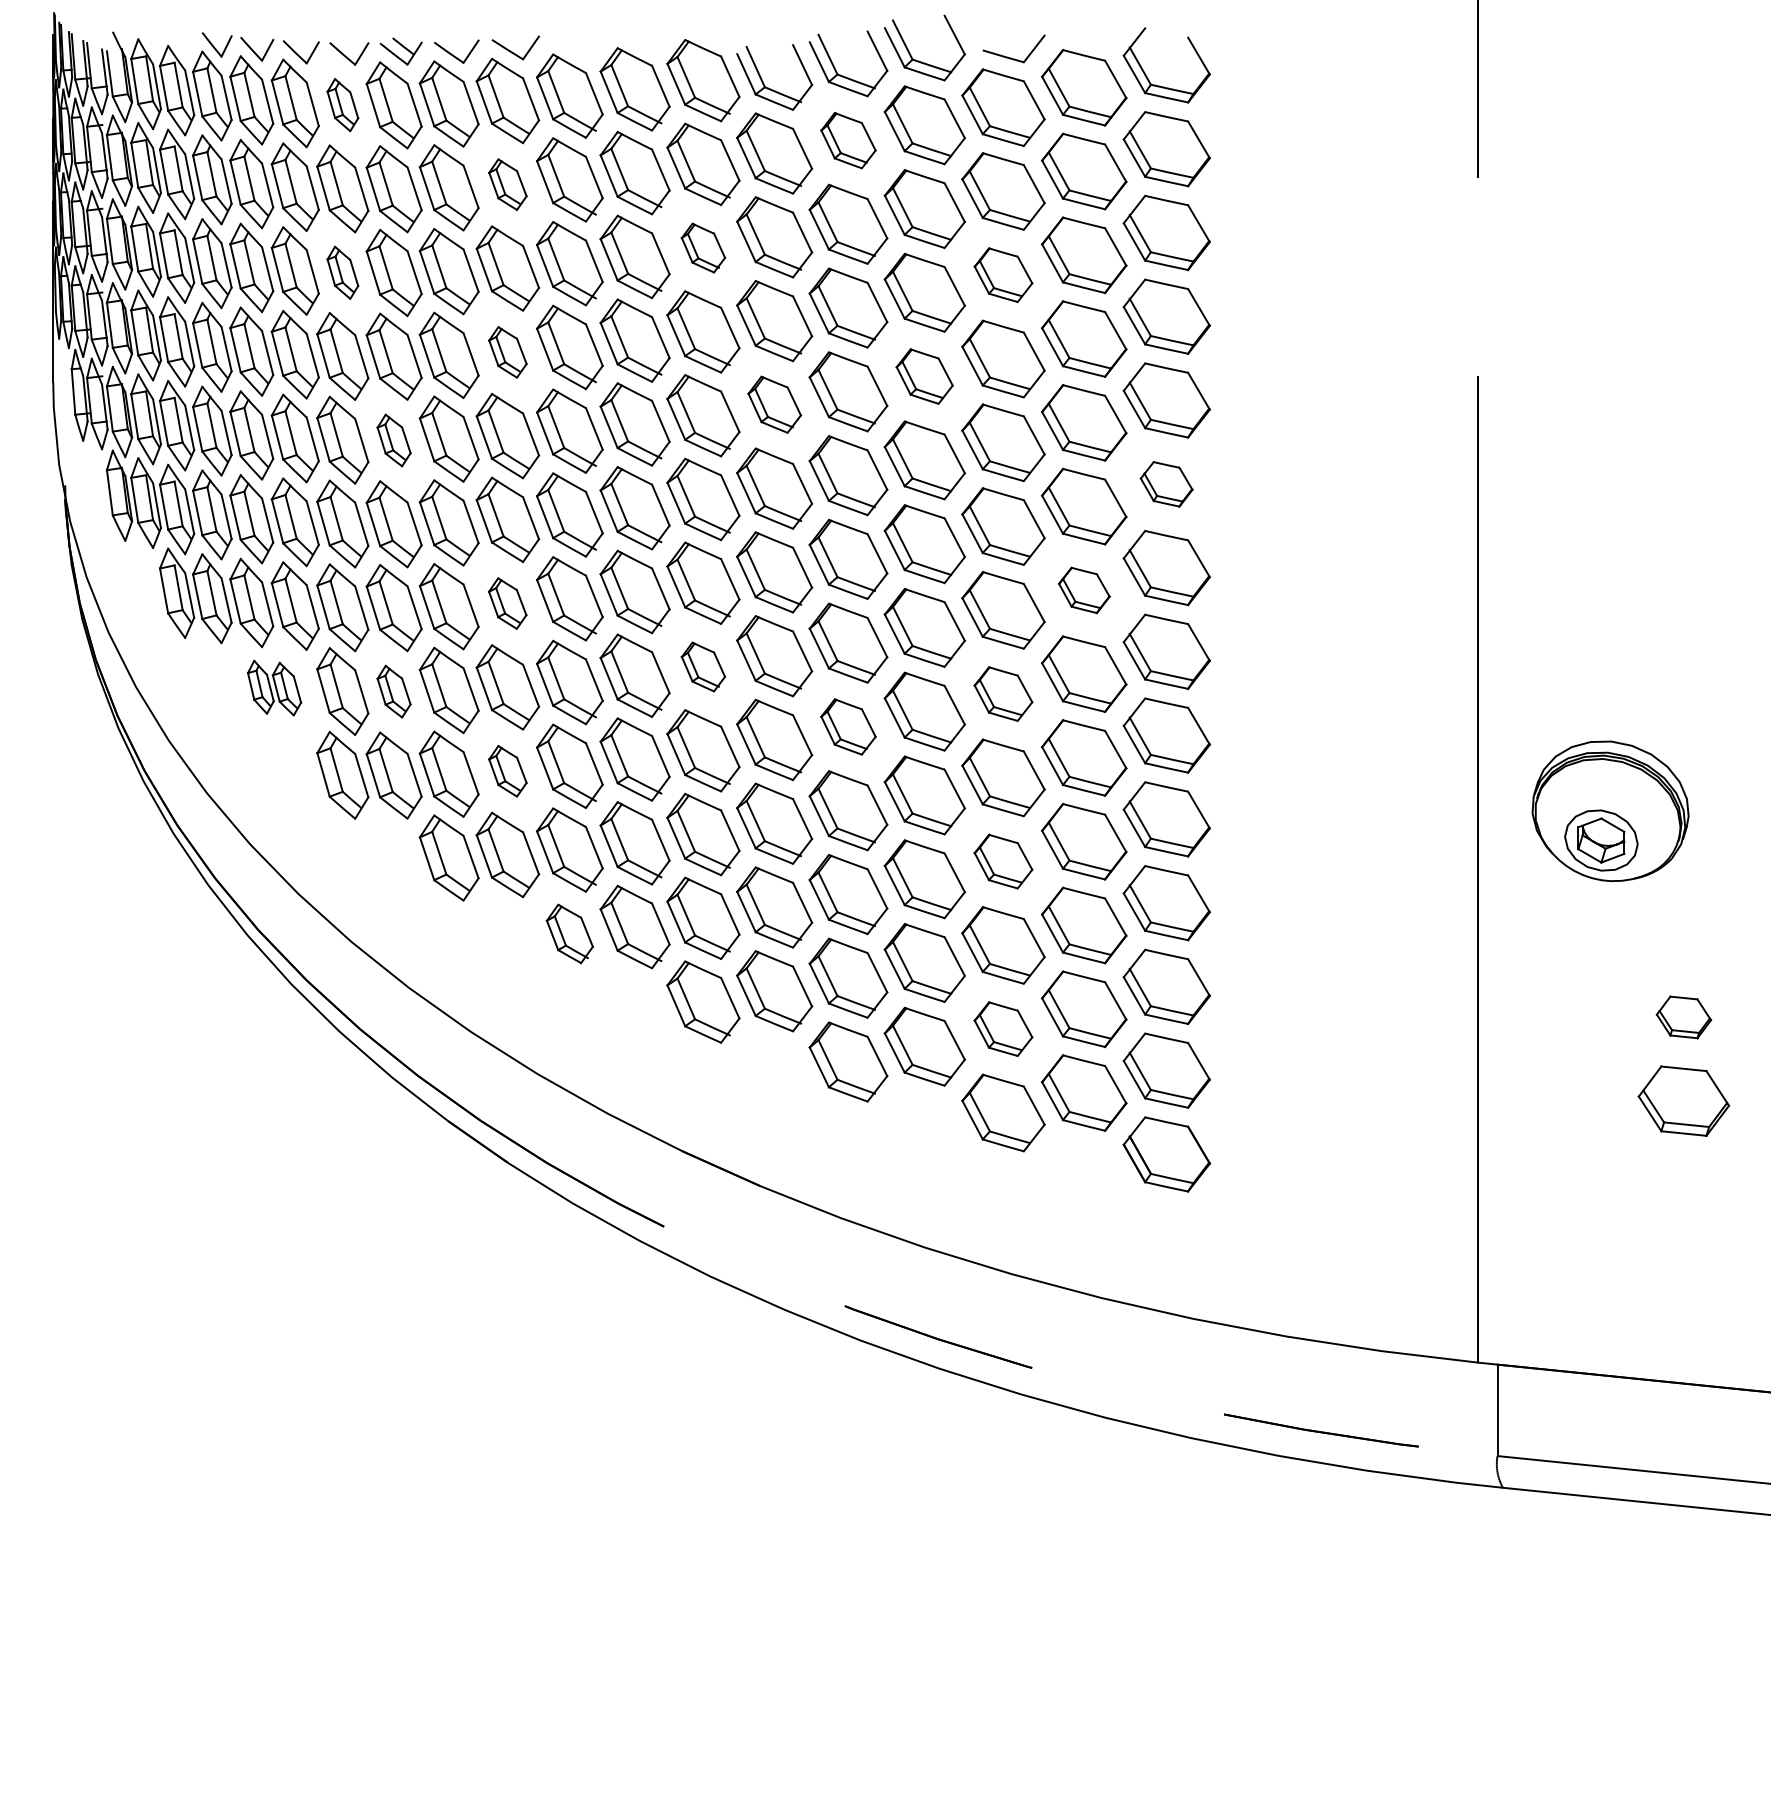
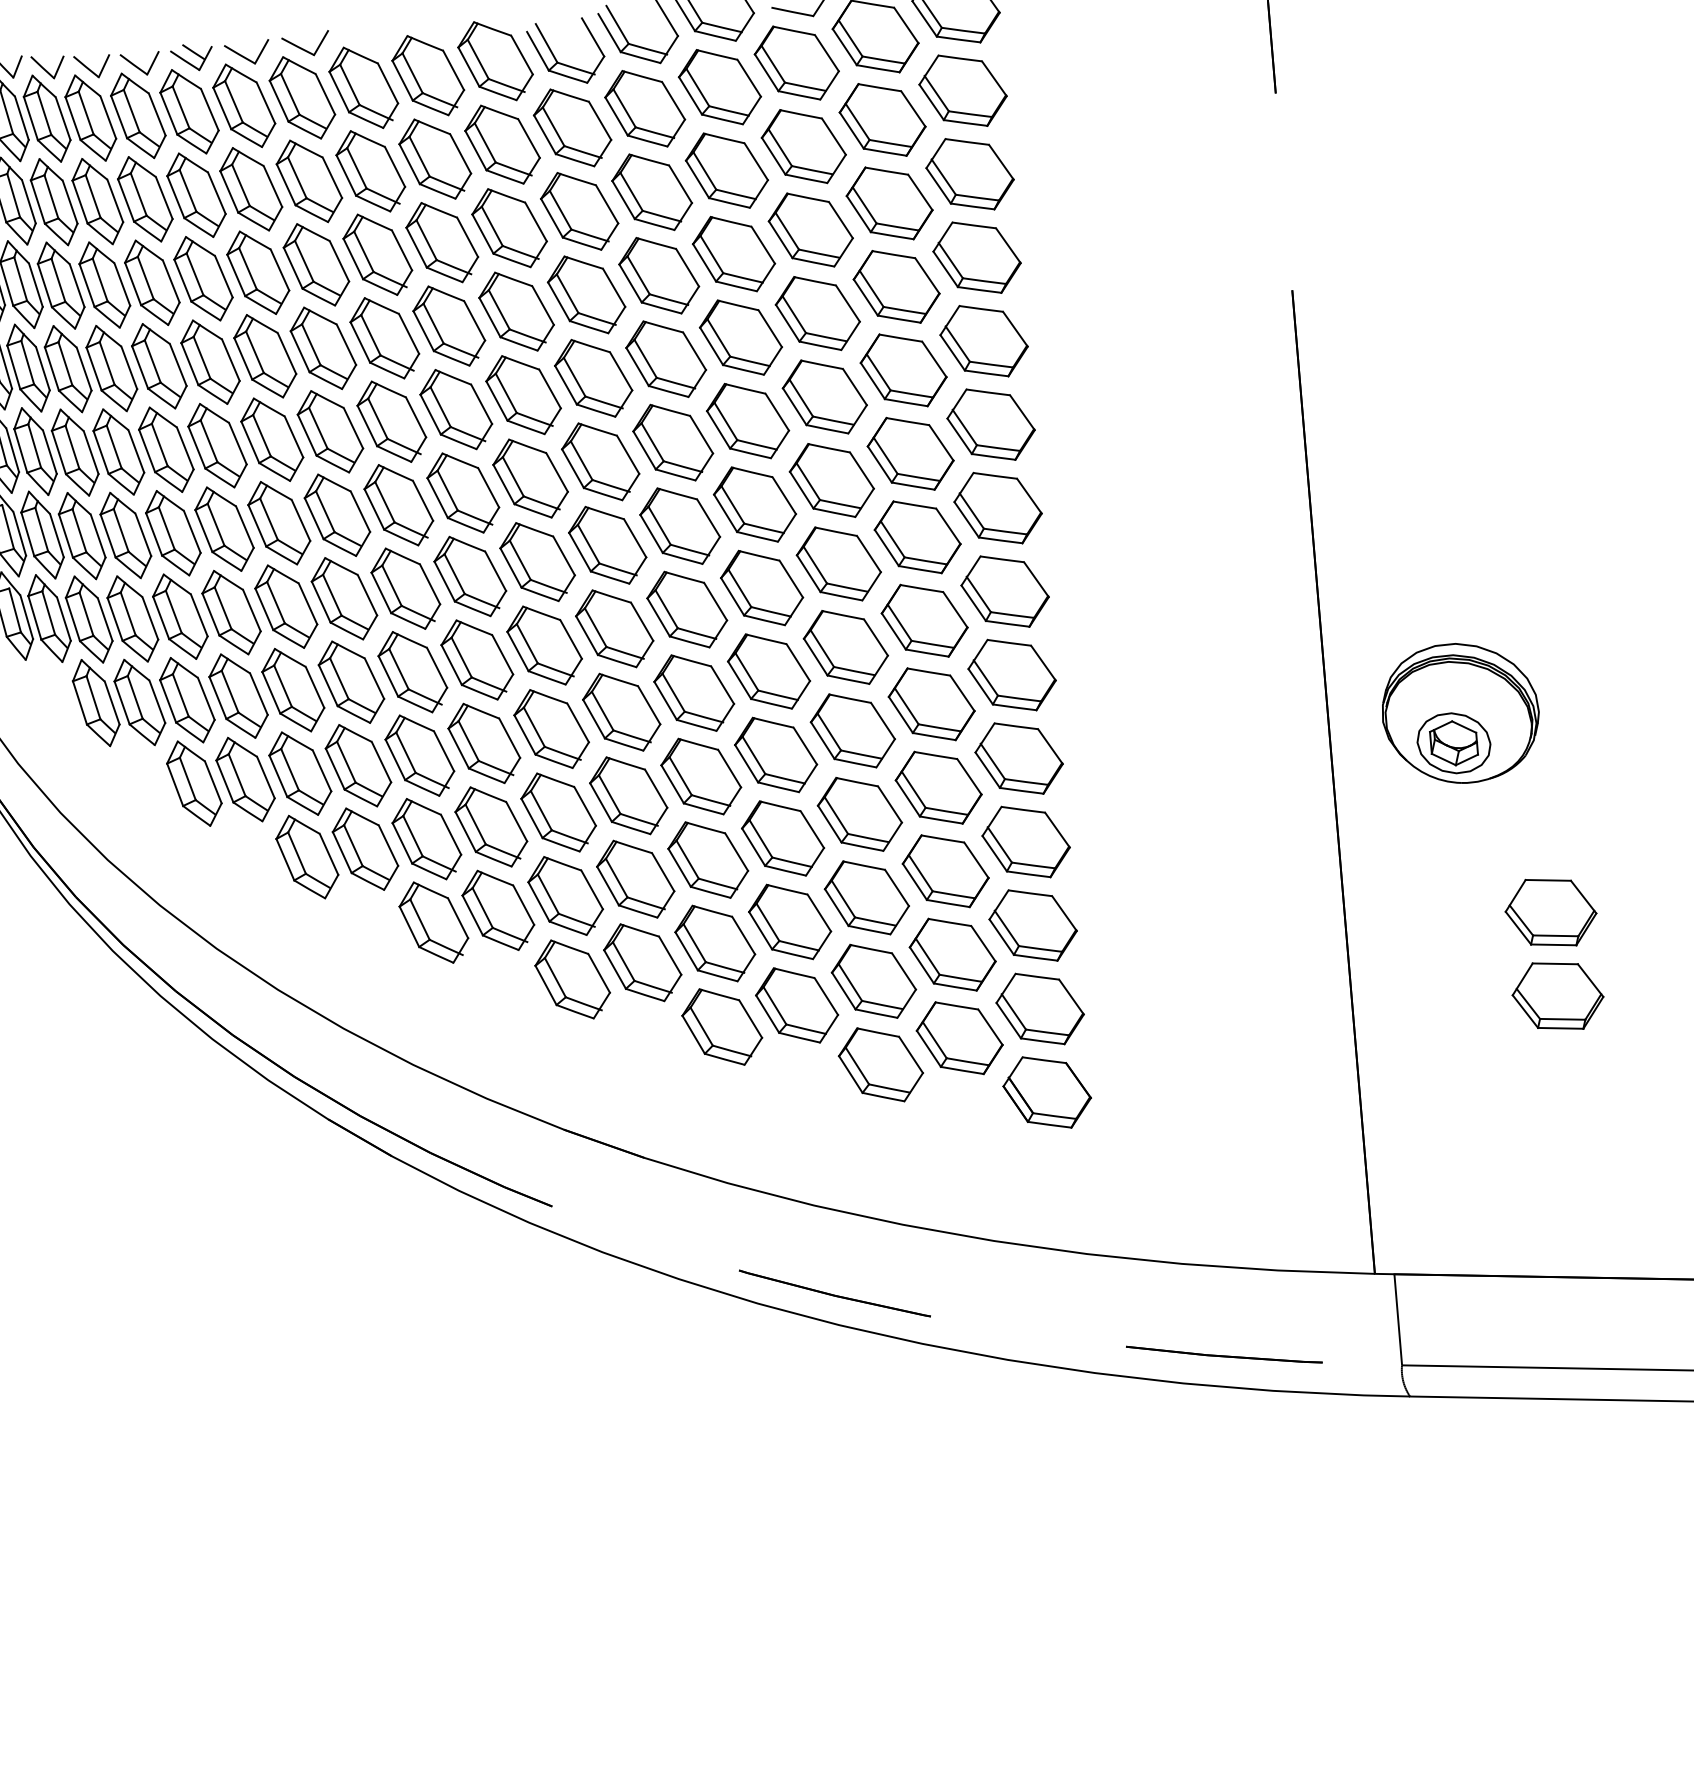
part: (342, 104) -> (137, 115), size x1.67
part: (848, 140) -> (645, 108), size x1.43
part: (507, 184) -> (309, 181), size x1.67
part: (703, 247) -> (509, 227), size x1.67
part: (342, 272) -> (151, 282), size x1.67
part: (1003, 274) -> (810, 229), size x1.43
part: (507, 352) -> (323, 348), size x1.67
part: (924, 376) -> (740, 337), size x1.43
part: (774, 404) -> (593, 377), size x1.43
part: (393, 440) -> (216, 445), size x1.67
part: (1166, 484) -> (990, 424), size x1.67
part: (1084, 590) -> (917, 537), size x1.67
part: (507, 603) -> (344, 598), size x1.67
part: (703, 666) -> (544, 645), size x1.67
part: (274, 687) -> (118, 701), size x1.67
part: (393, 691) -> (237, 695), size x1.67
part: (1003, 693) -> (845, 646), size x1.43
part: (848, 726) -> (694, 692), size x1.43
part: (507, 771) -> (358, 766), size x1.67
part: (1003, 861) -> (859, 814), size x1.43
part: (569, 933) -> (433, 922), size x1.43
part: (1683, 1017) -> (1550, 912), size x1.67
part: (1003, 1028) -> (873, 980), size x1.43

